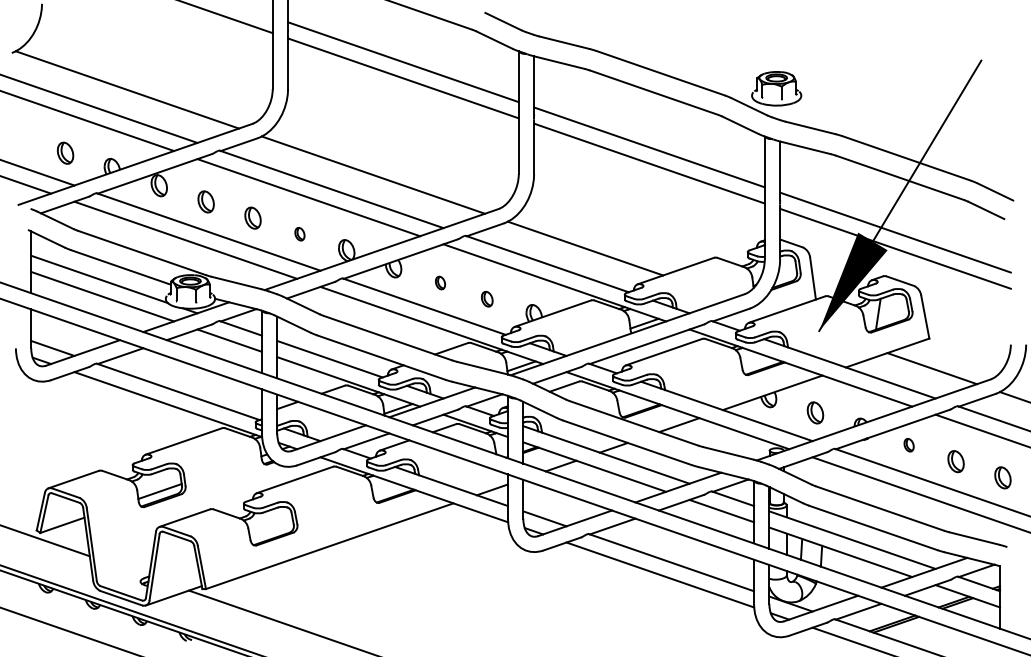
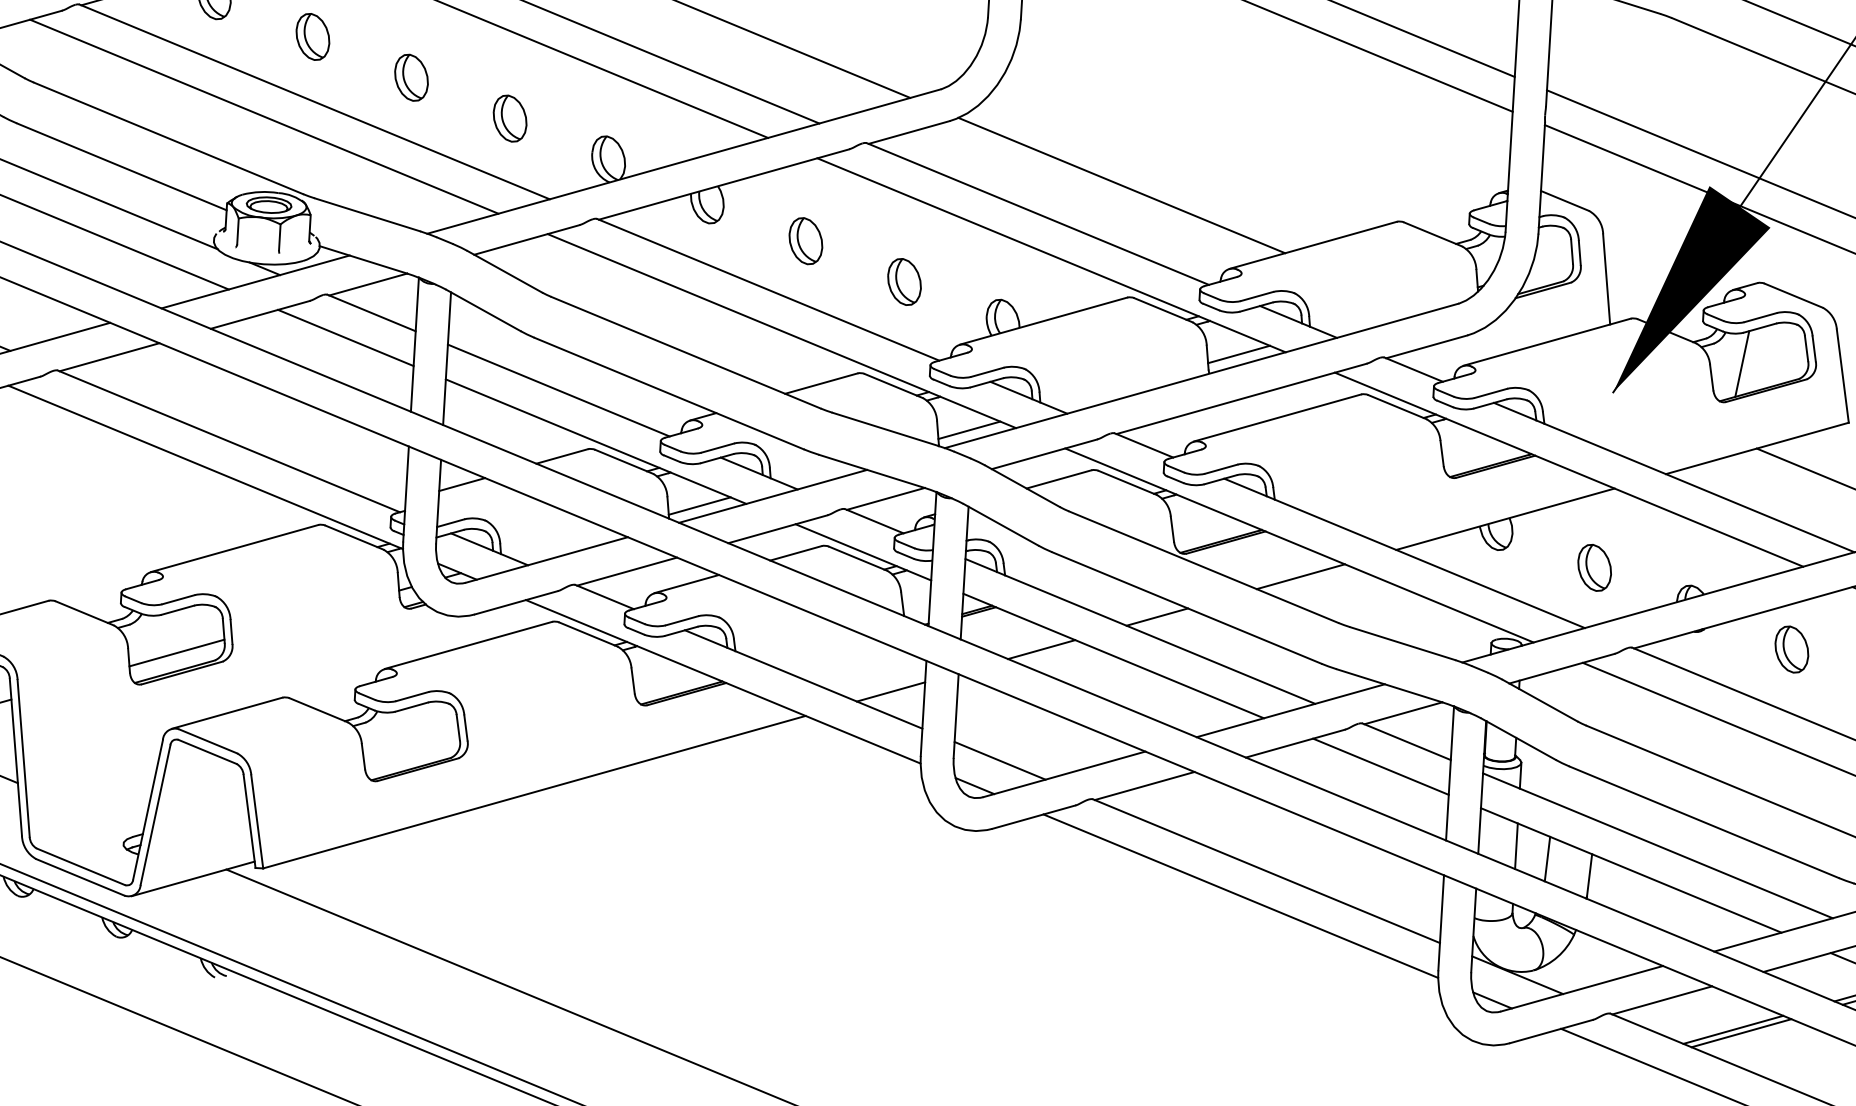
part: (299, 233) -> (509, 116), size x1.67
part: (440, 282) -> (805, 239), size x1.67
part: (486, 298) -> (902, 280), size x1.43
part: (908, 444) -> (1790, 647), size x1.67

